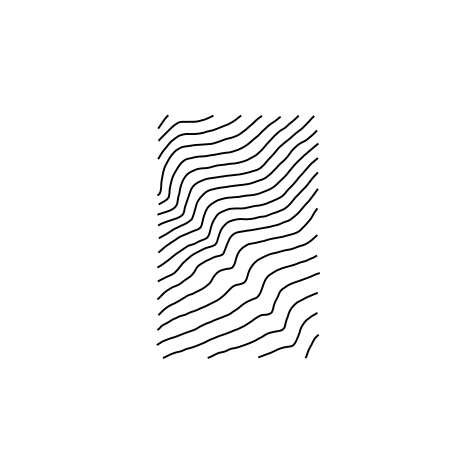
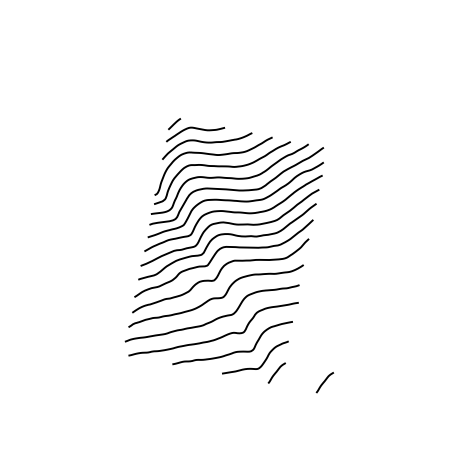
curve: (360, 346) -> (324, 382), added

